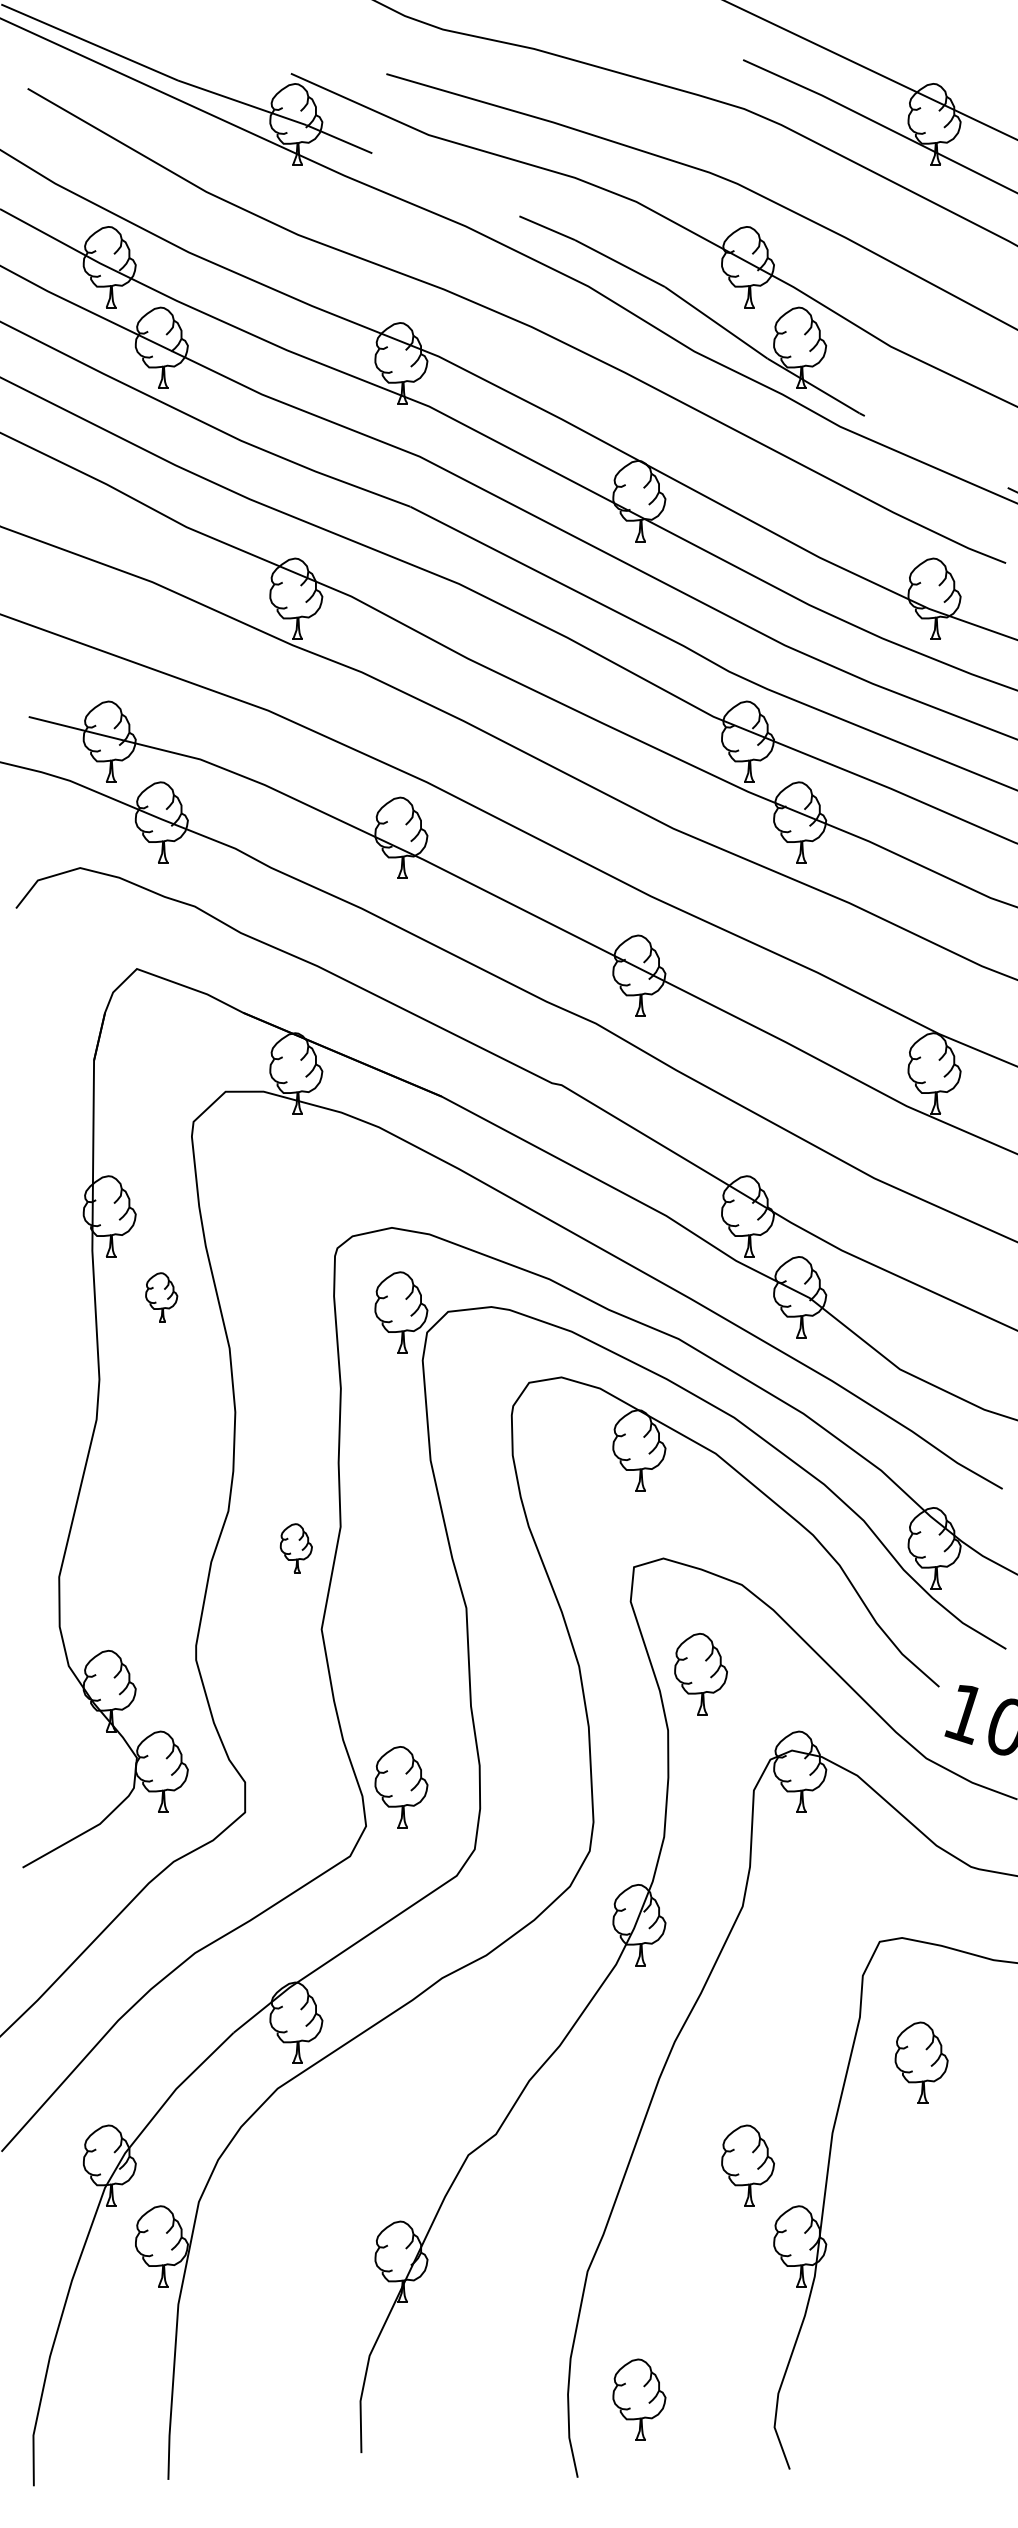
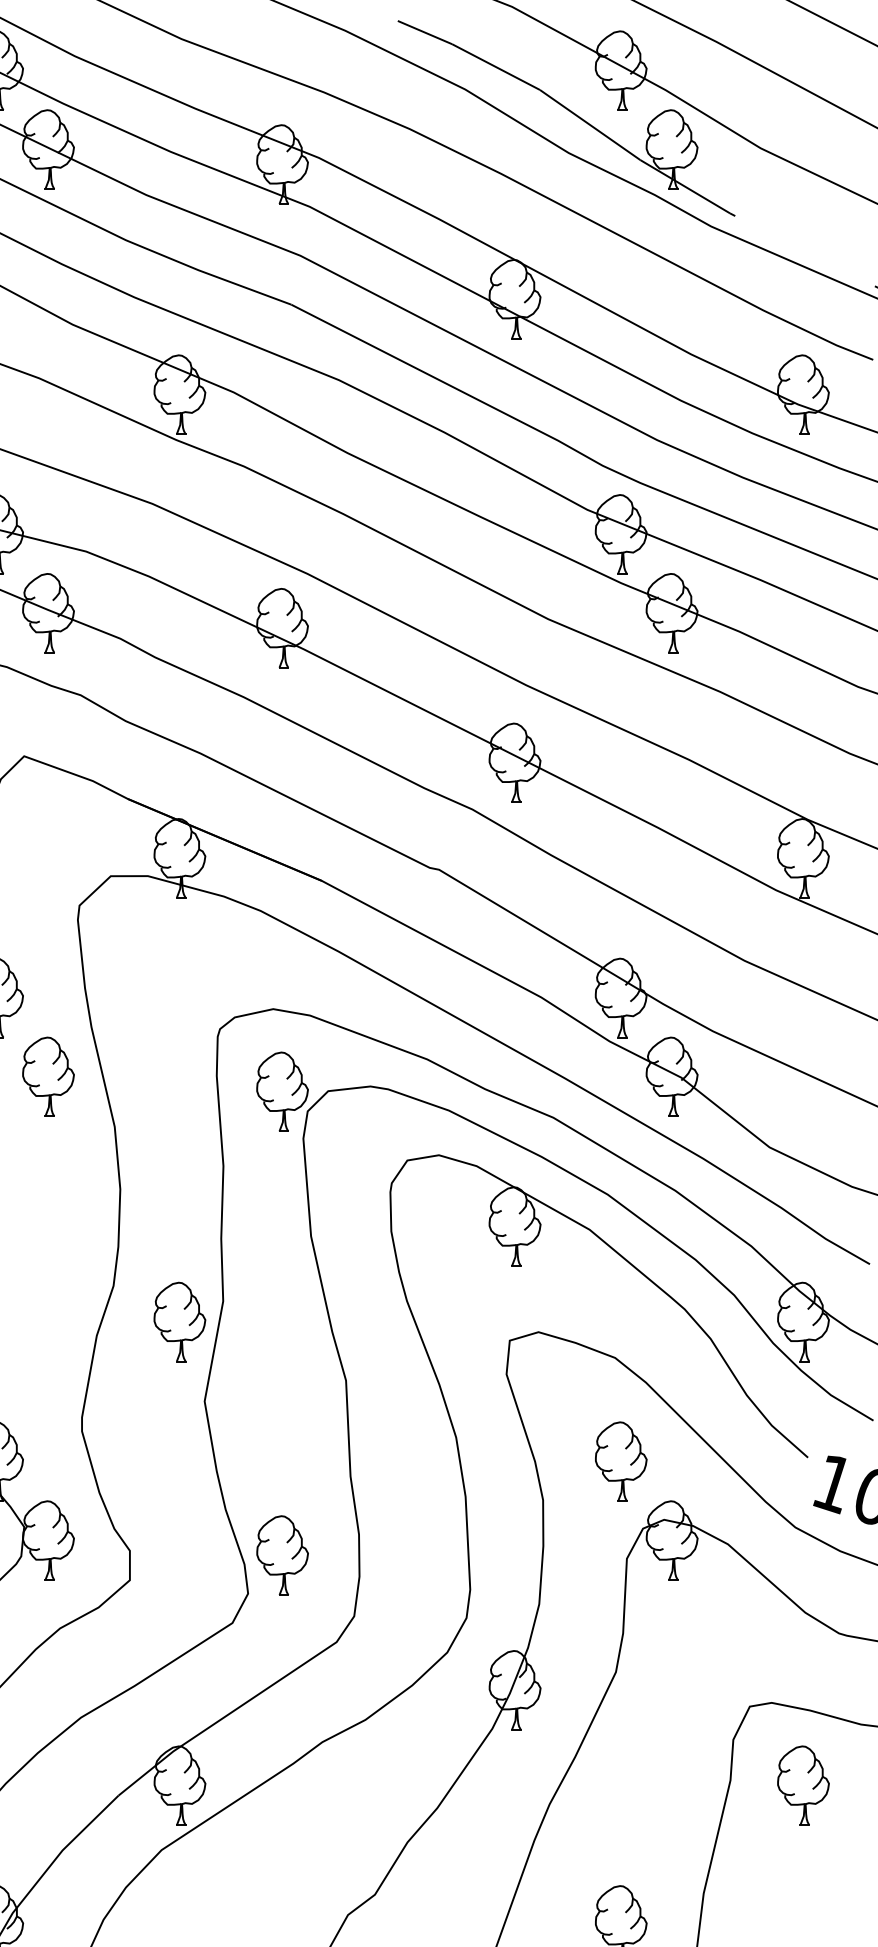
part: (161, 1297) -> (48, 1077), size x1.67
part: (296, 1548) -> (180, 1322), size x1.67
part: (700, 1674) -> (620, 1462), moved
part: (921, 2062) -> (803, 1785), moved

